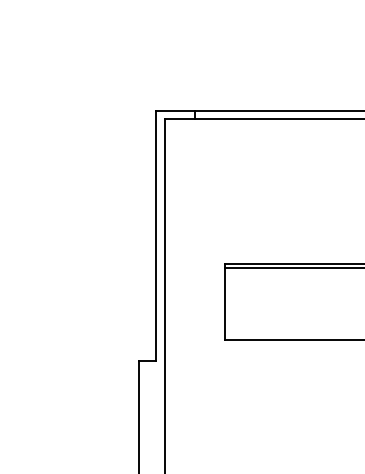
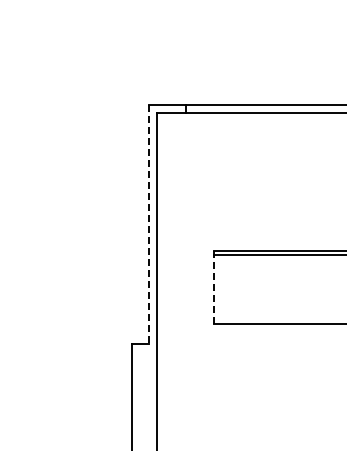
line: (156, 235) -> (148, 224), solid -> dashed
line: (225, 302) -> (214, 287), solid -> dashed

